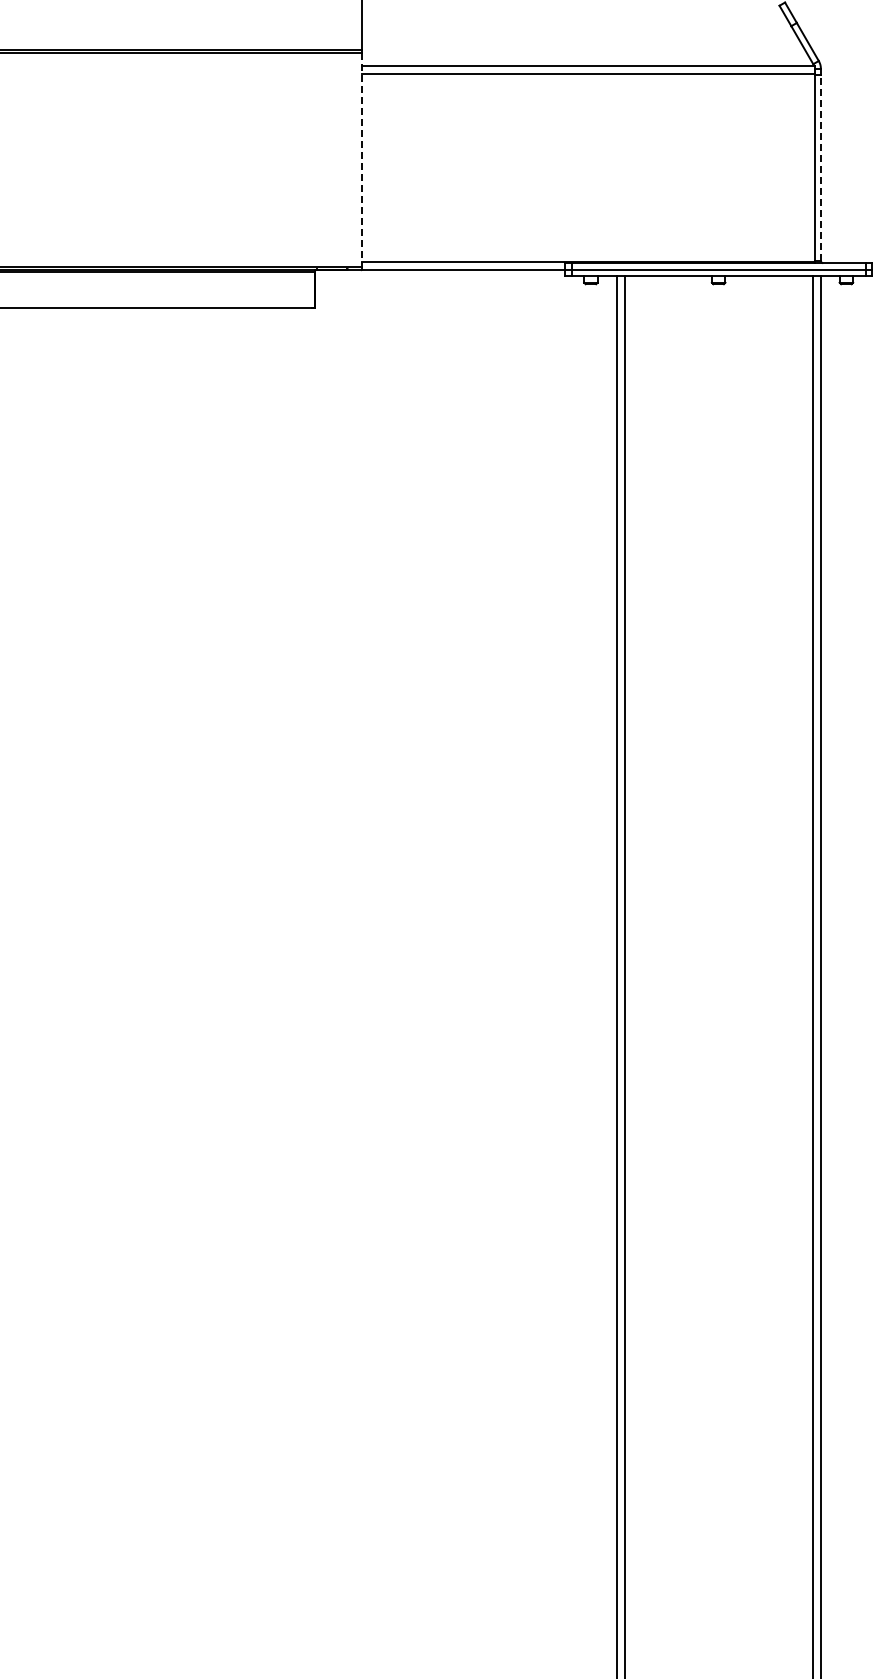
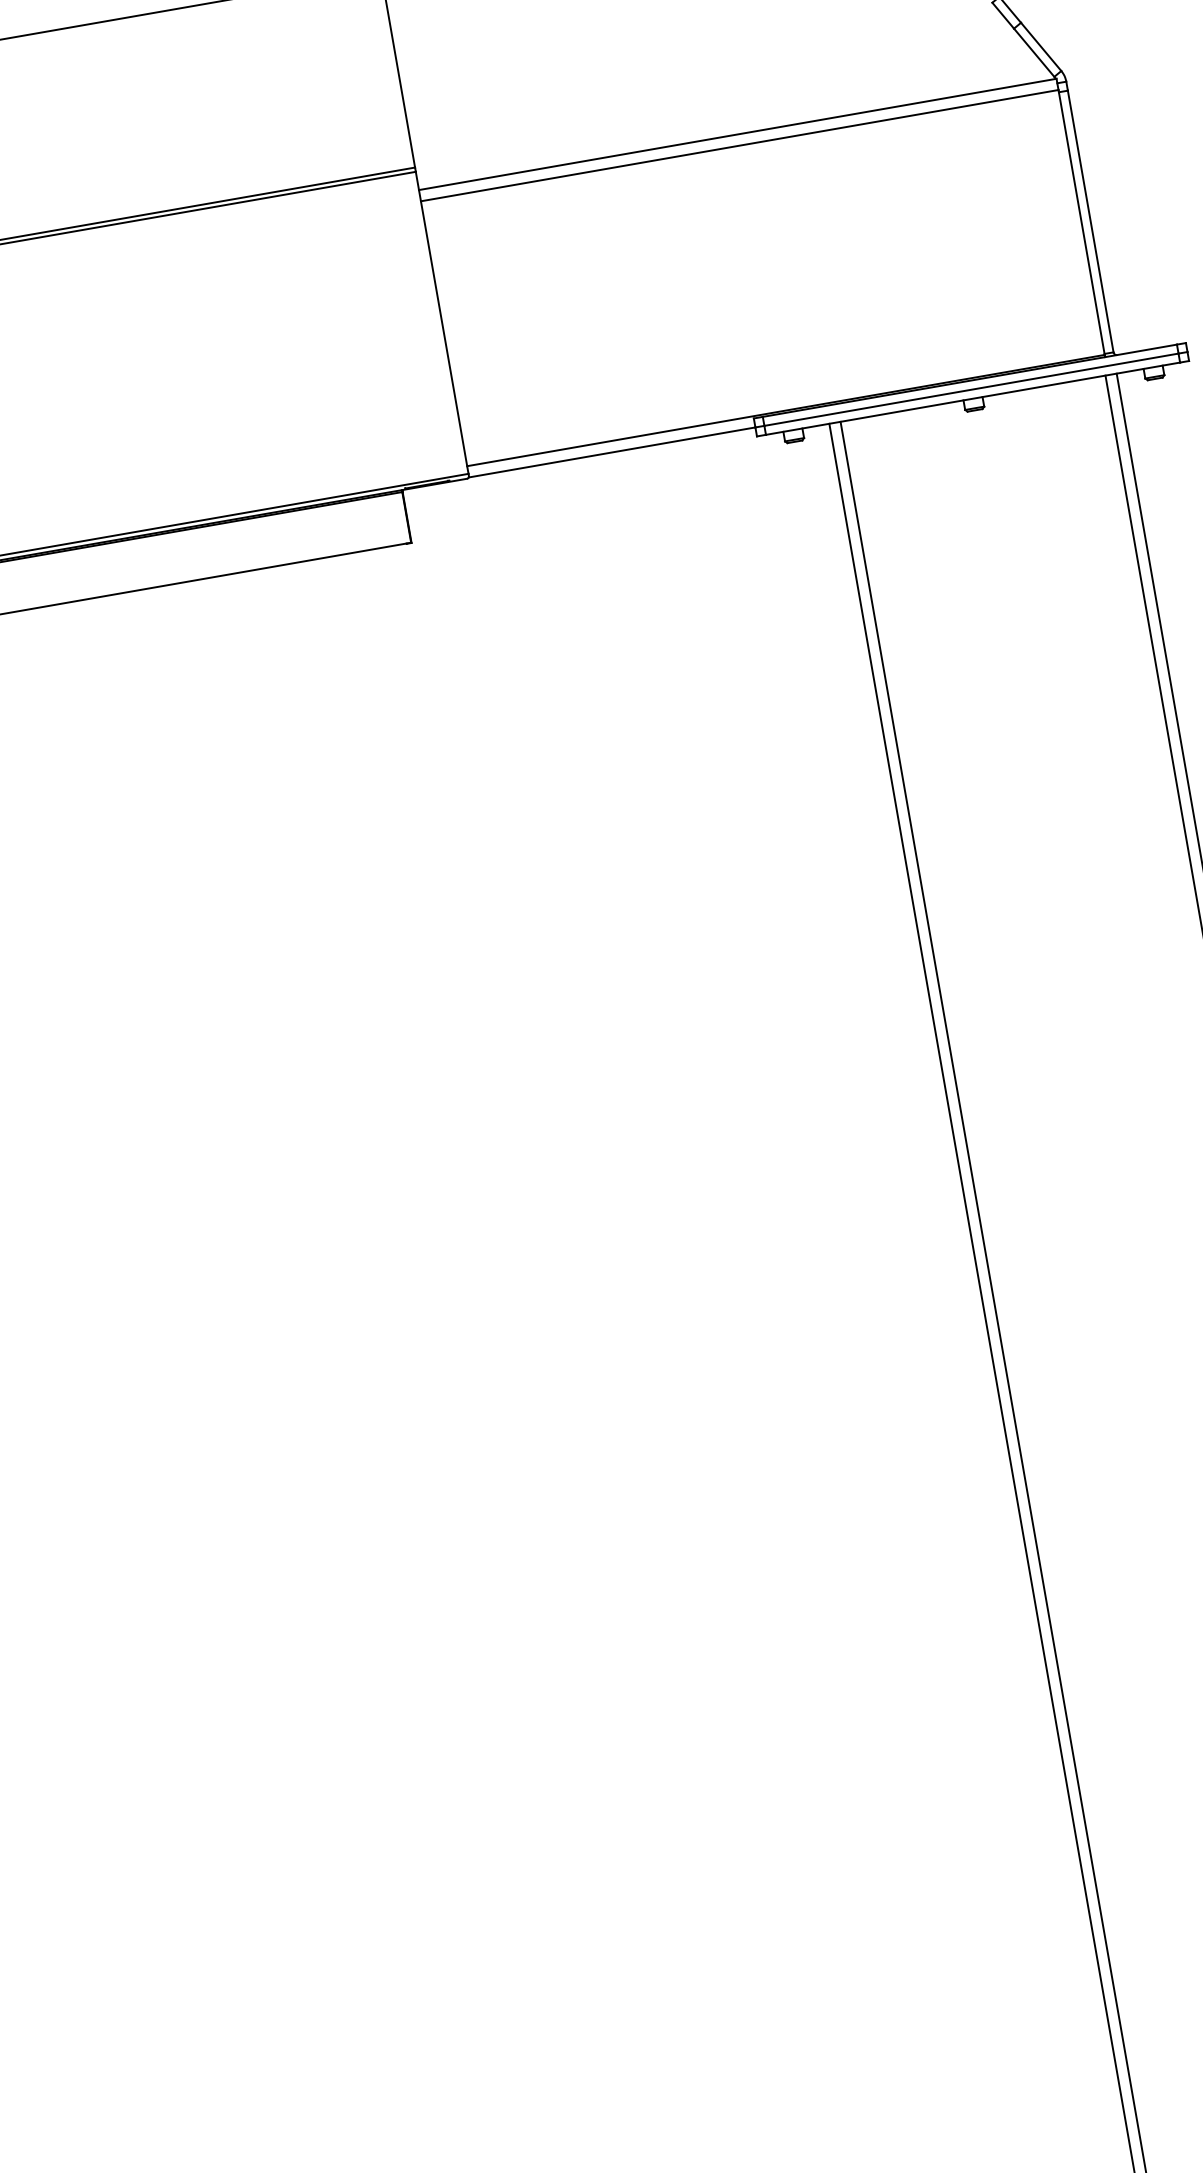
line: (362, 160) -> (442, 323), dashed -> solid
line: (820, 168) -> (1090, 222), dashed -> solid

